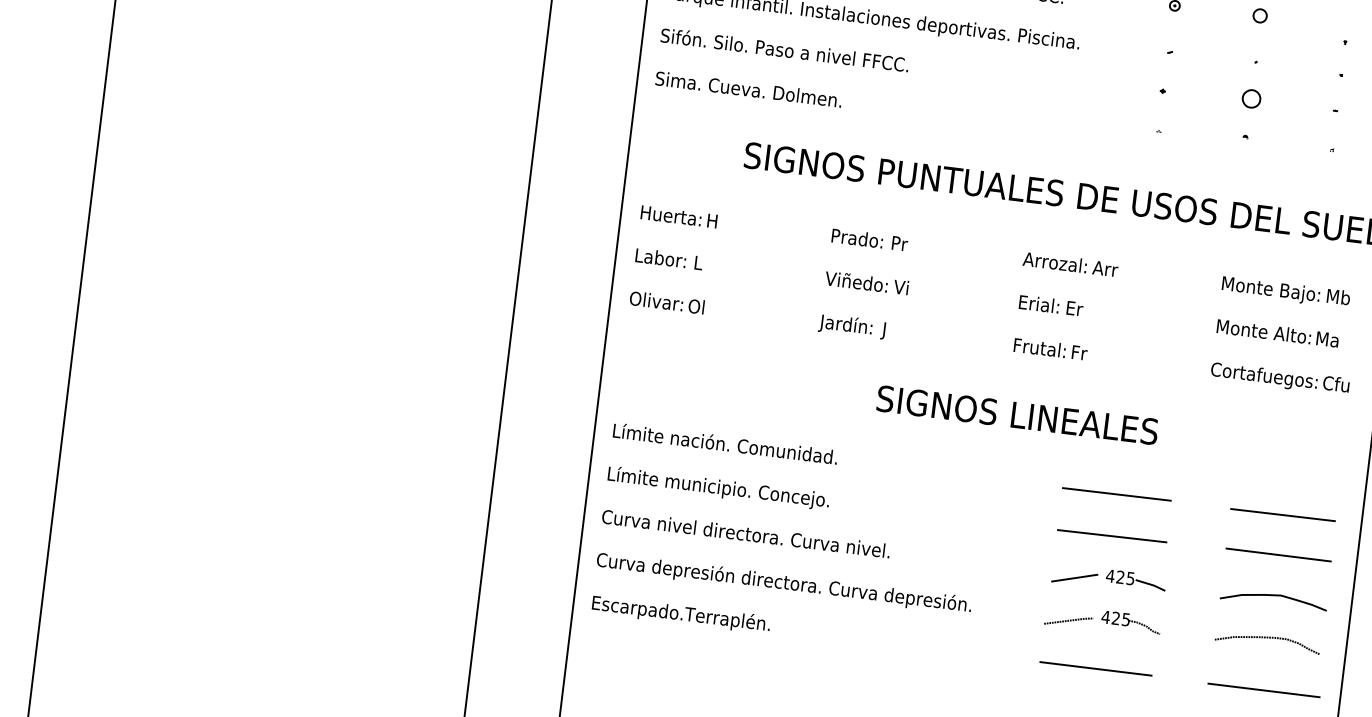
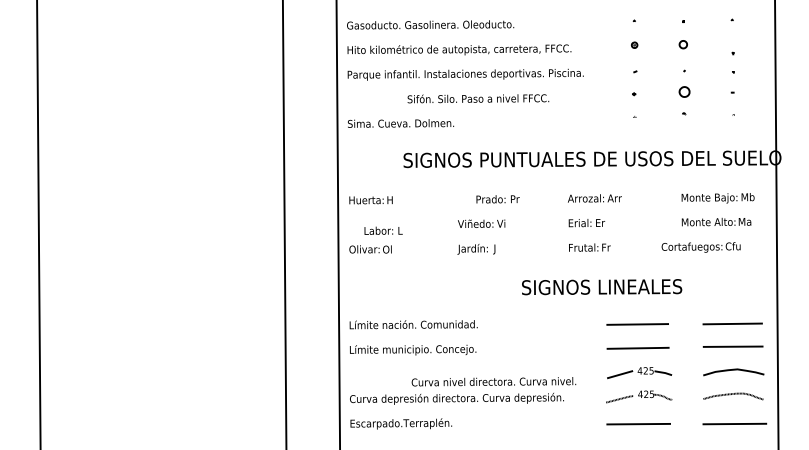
text: (785, 49) -> (478, 98), moved
text: (868, 240) -> (497, 199), moved
text: (669, 258) -> (383, 230), moved
text: (1279, 378) -> (700, 247), moved
text: (1018, 415) -> (602, 287), moved
text: (745, 533) -> (493, 381), moved

